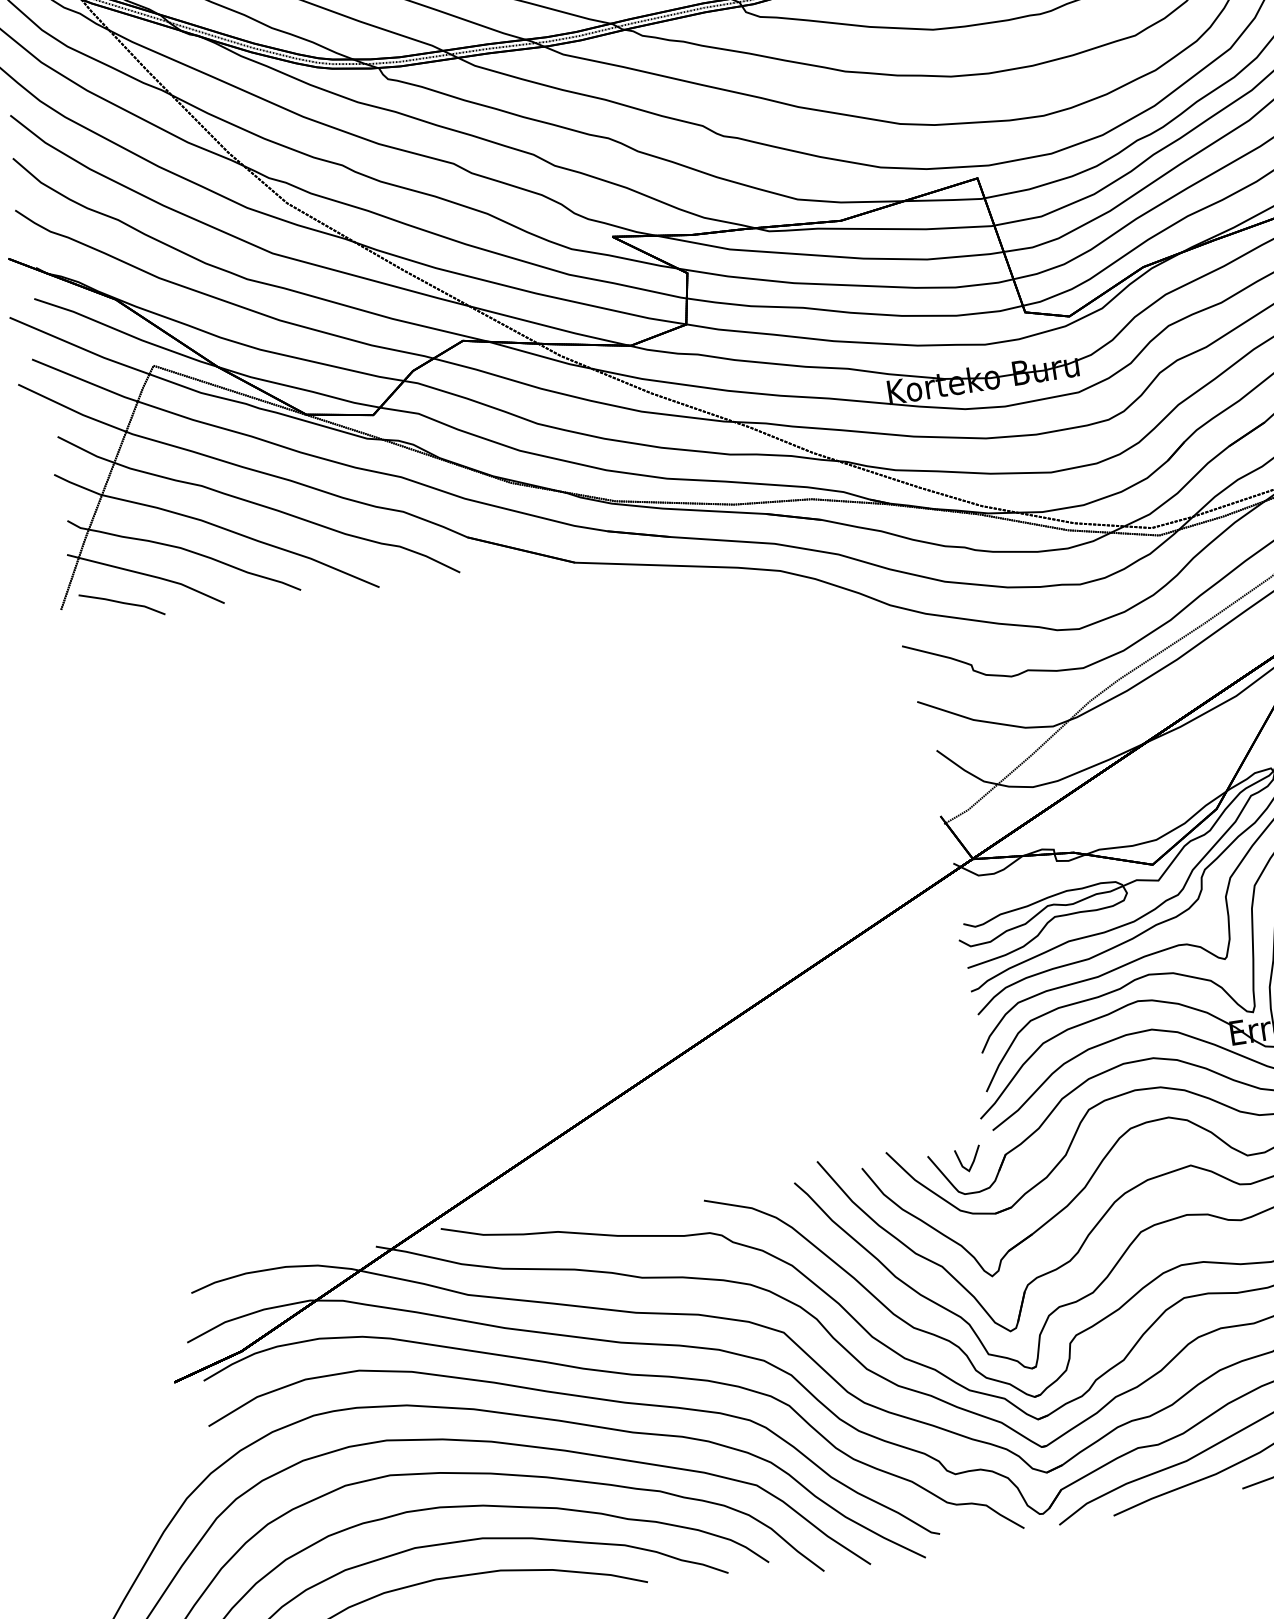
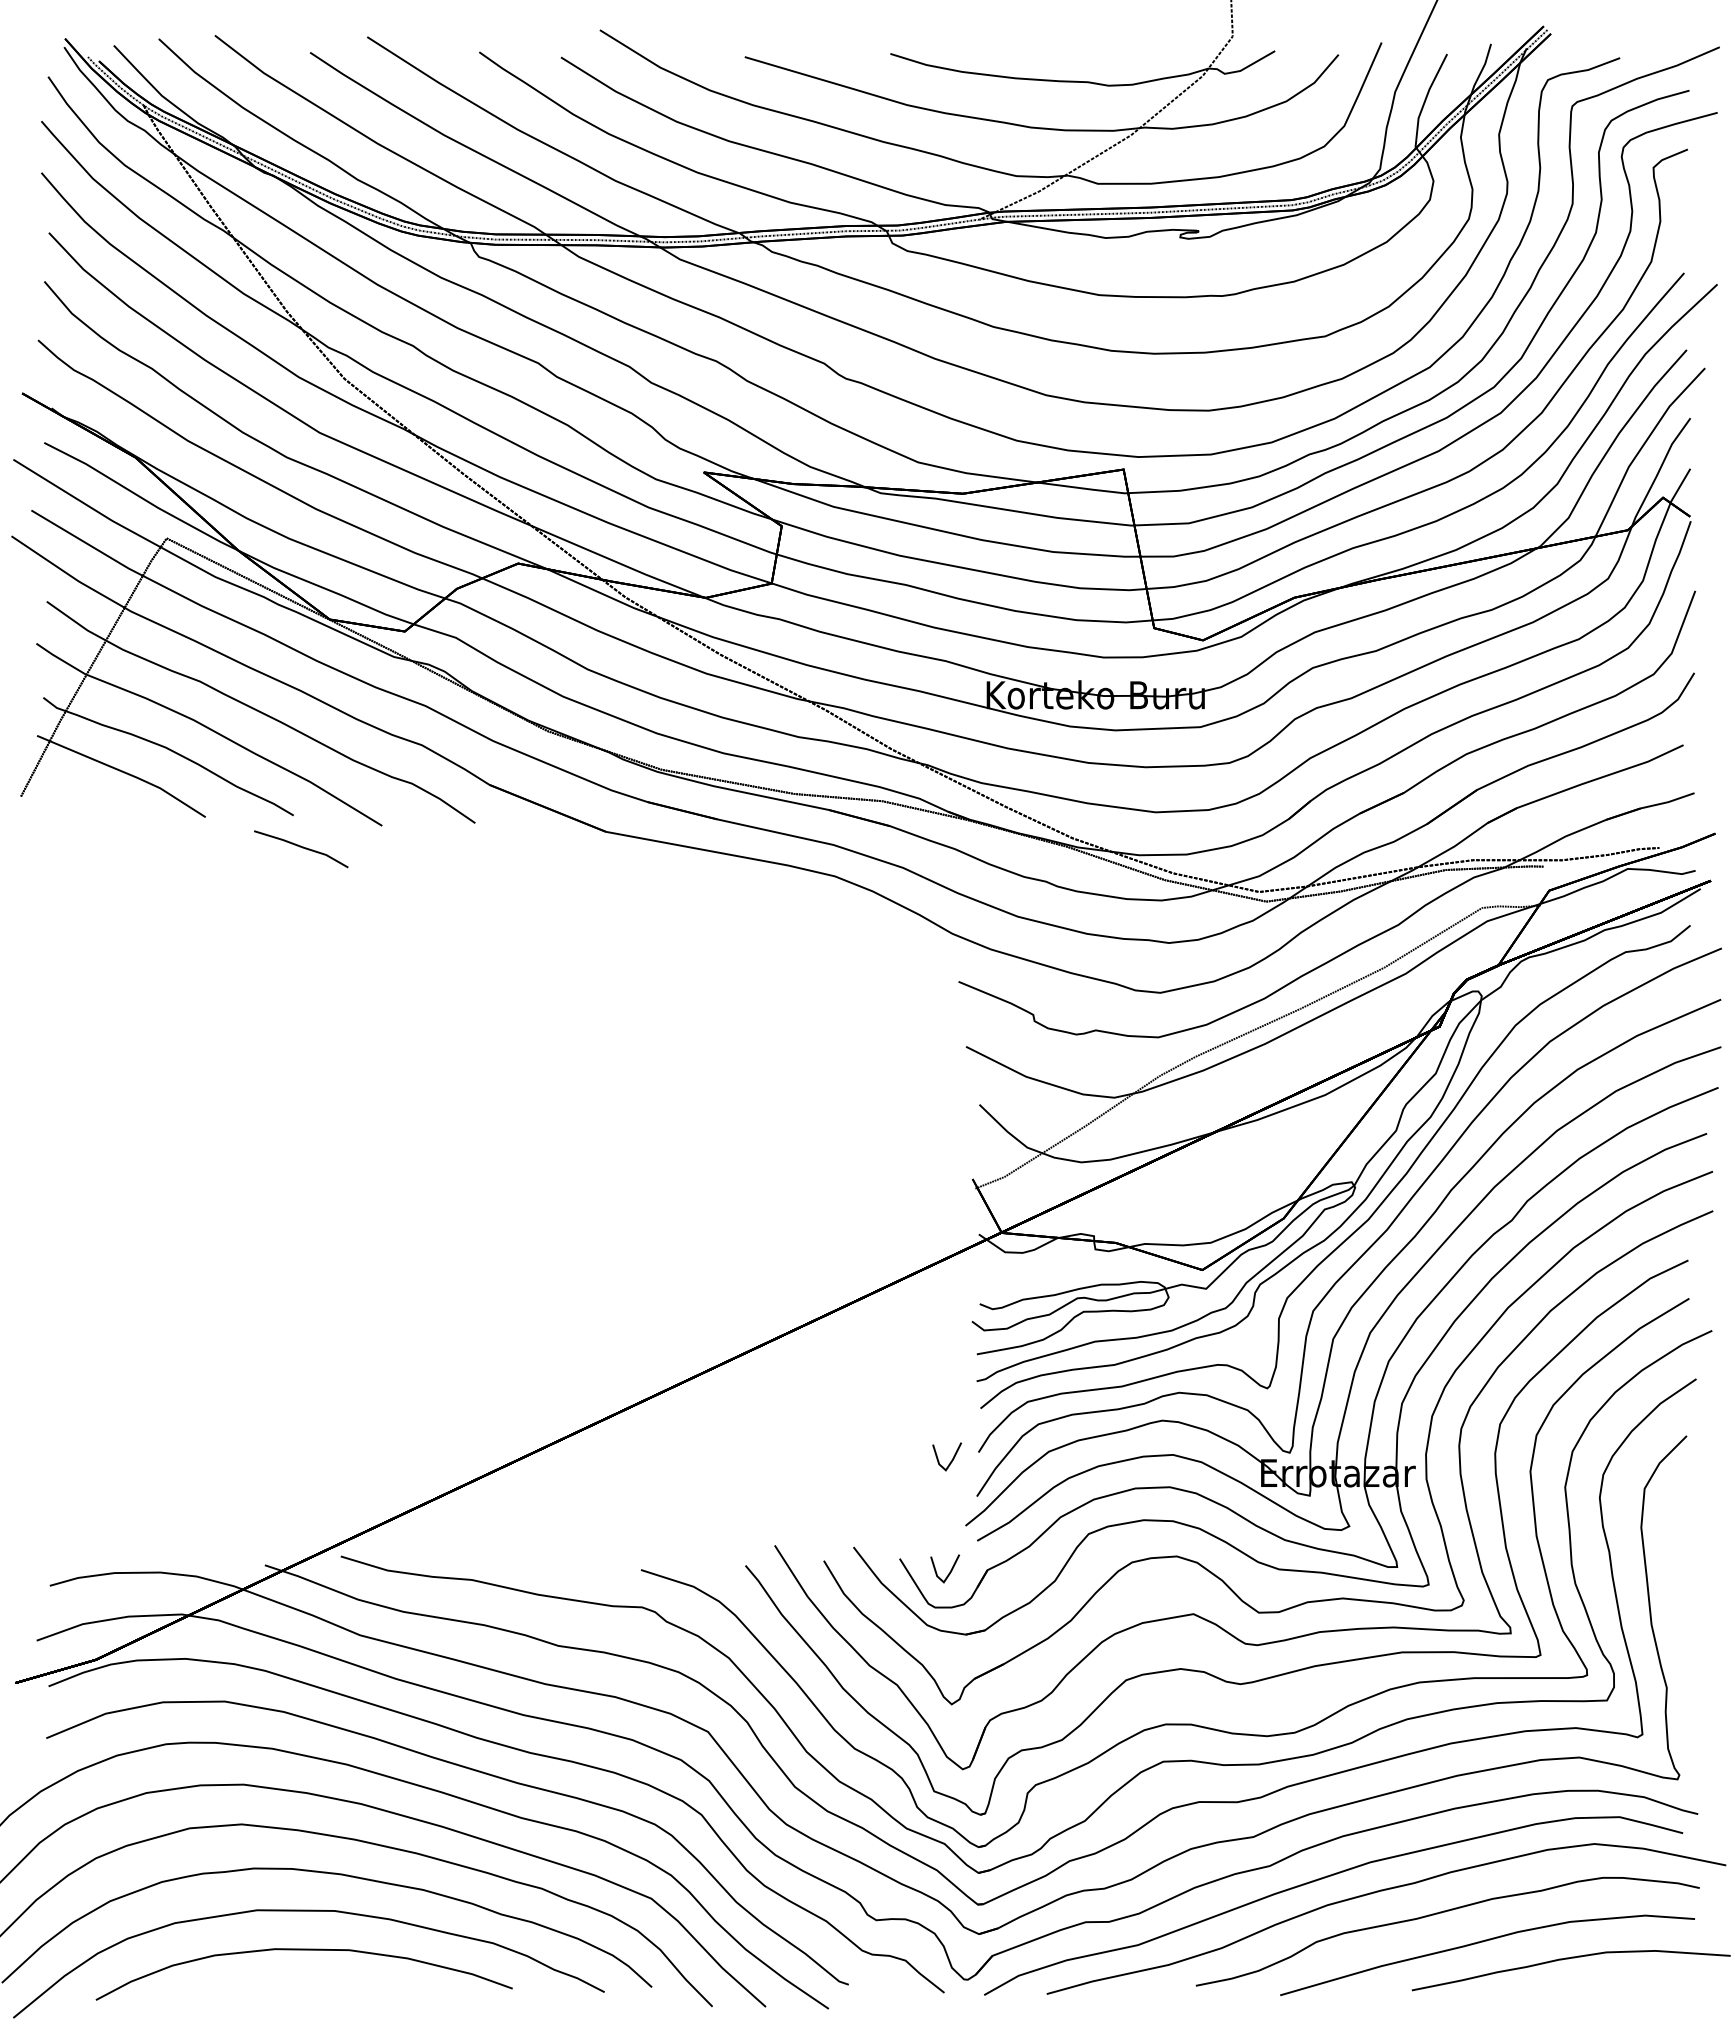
line: (123, 603) -> (302, 848), moved
line: (960, 1062) -> (952, 1458), added

